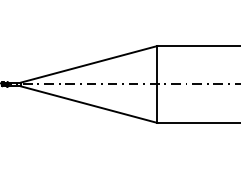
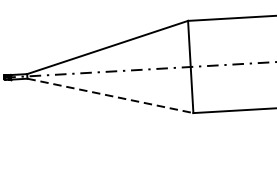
line: (89, 104) -> (110, 95), solid -> dashed

